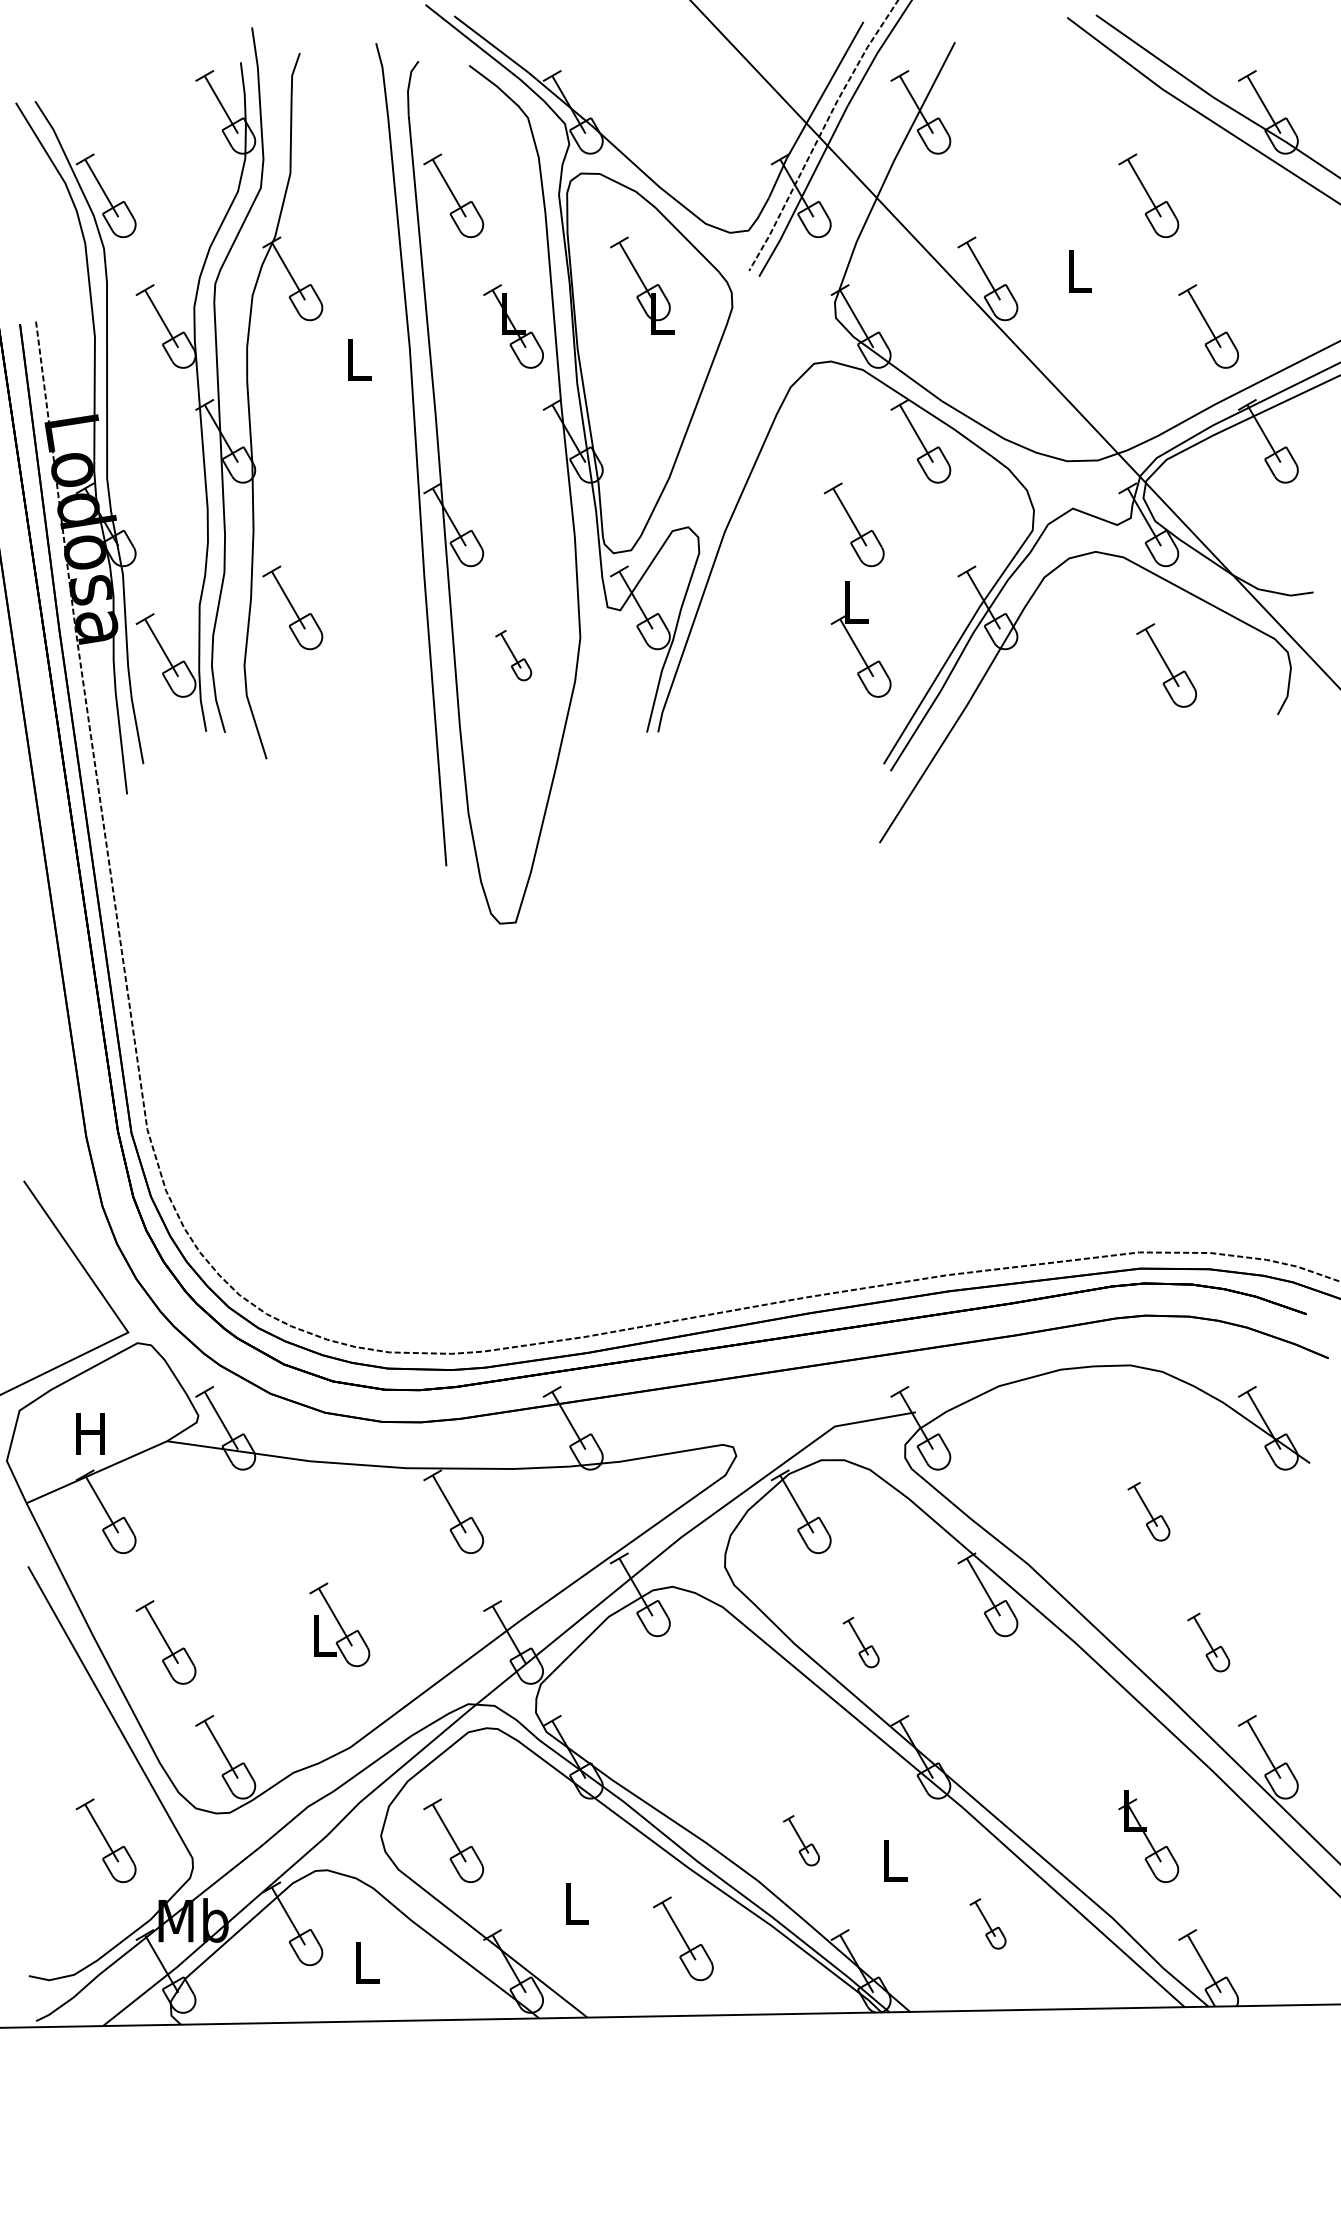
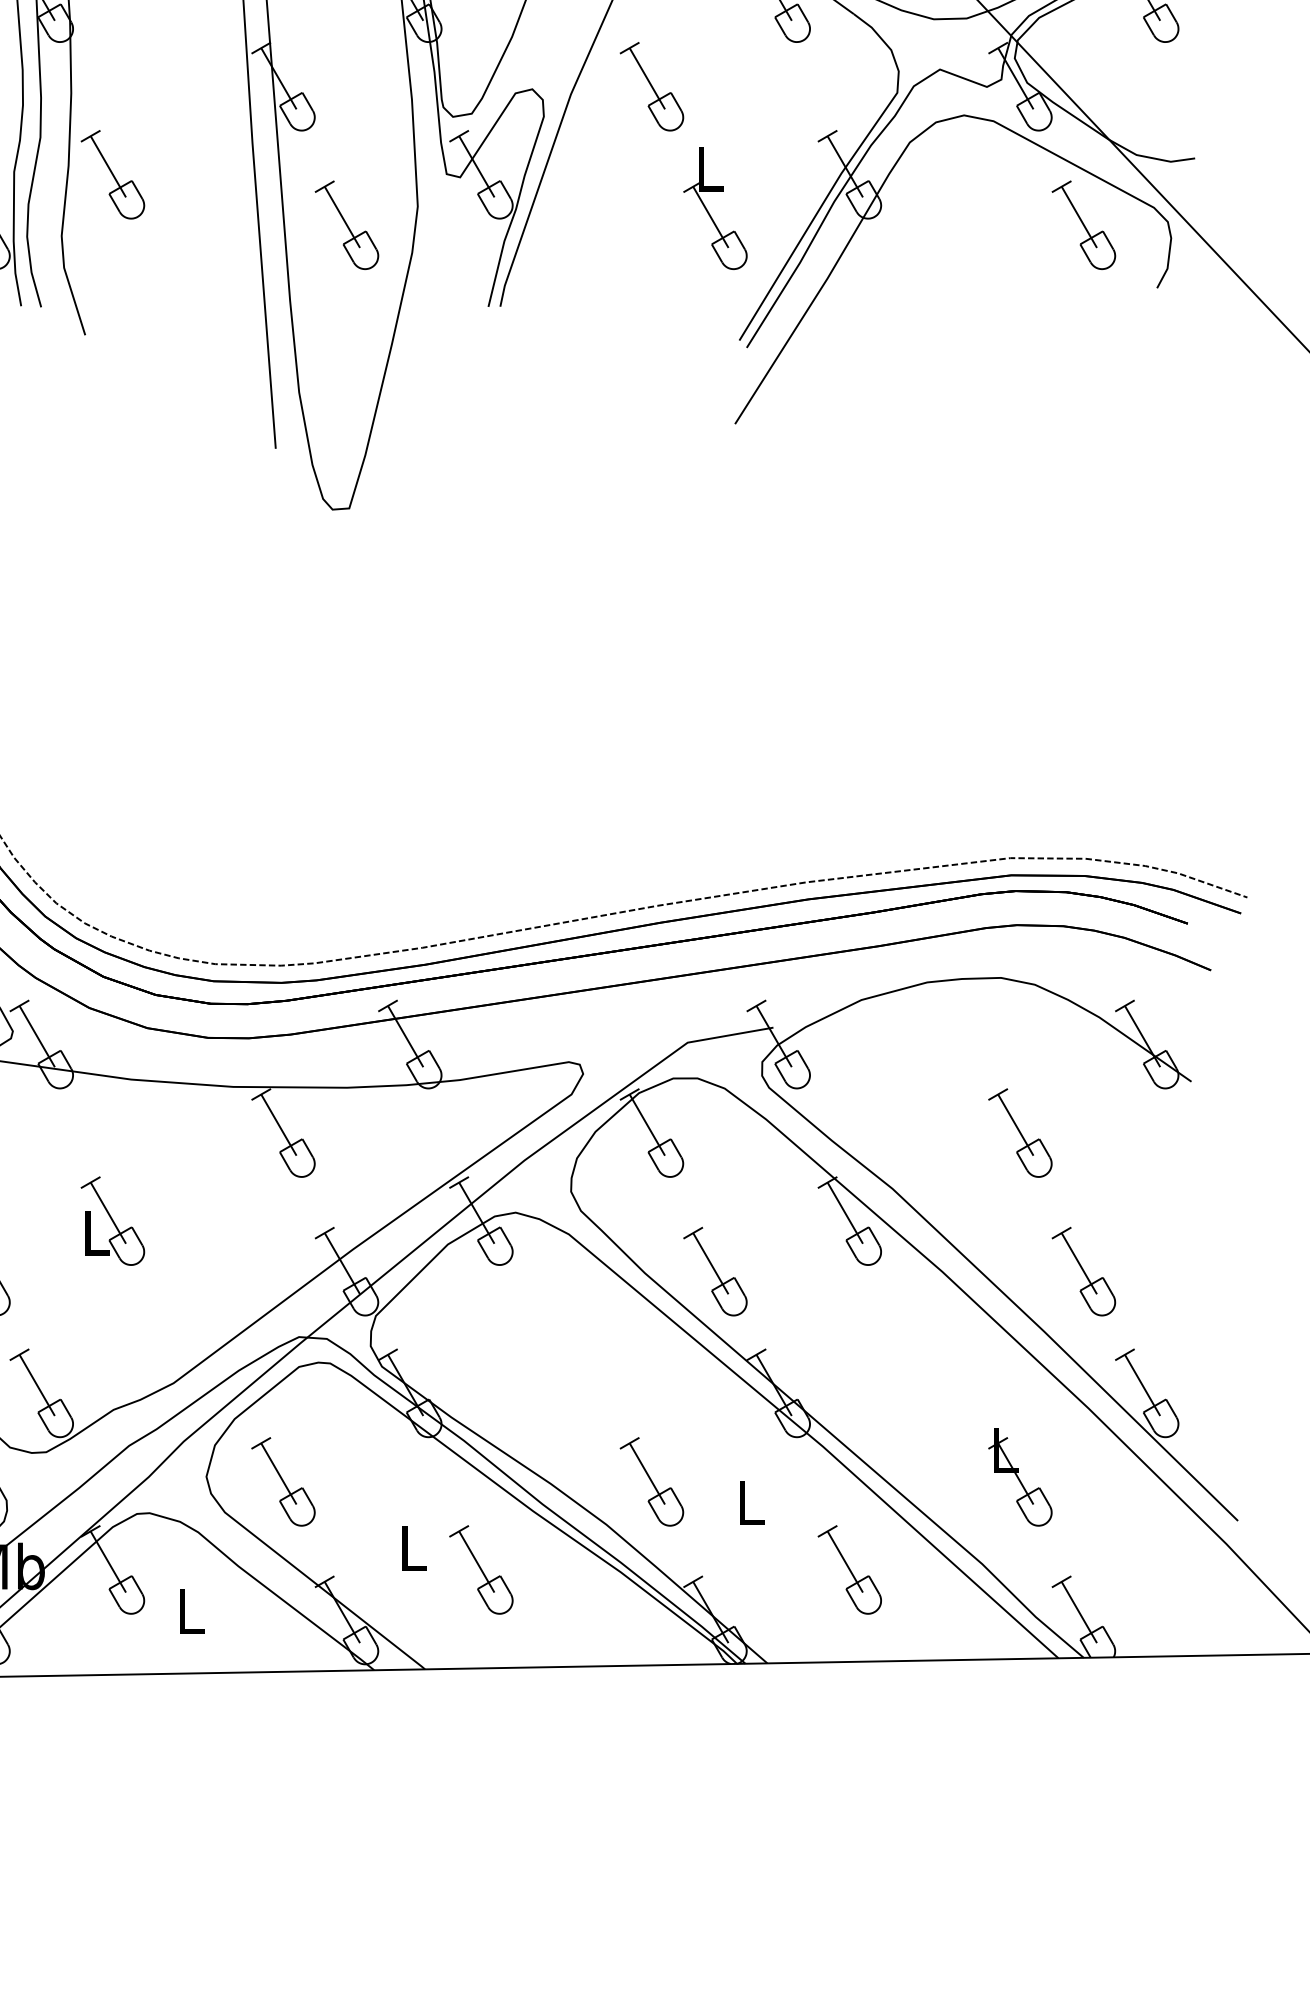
part: (854, 524) -> (652, 86), moved
part: (513, 655) -> (346, 225), size x1.67
part: (1166, 665) -> (1083, 225), moved
part: (1148, 1511) -> (1020, 1132), size x1.43
part: (339, 1624) -> (112, 1220), moved
part: (860, 1642) -> (714, 1271), size x1.67
part: (1208, 1642) -> (1083, 1271), size x1.43
part: (801, 1840) -> (652, 1481), size x1.67
part: (987, 1923) -> (849, 1569), size x1.67
part: (683, 1938) -> (481, 1569), moved

